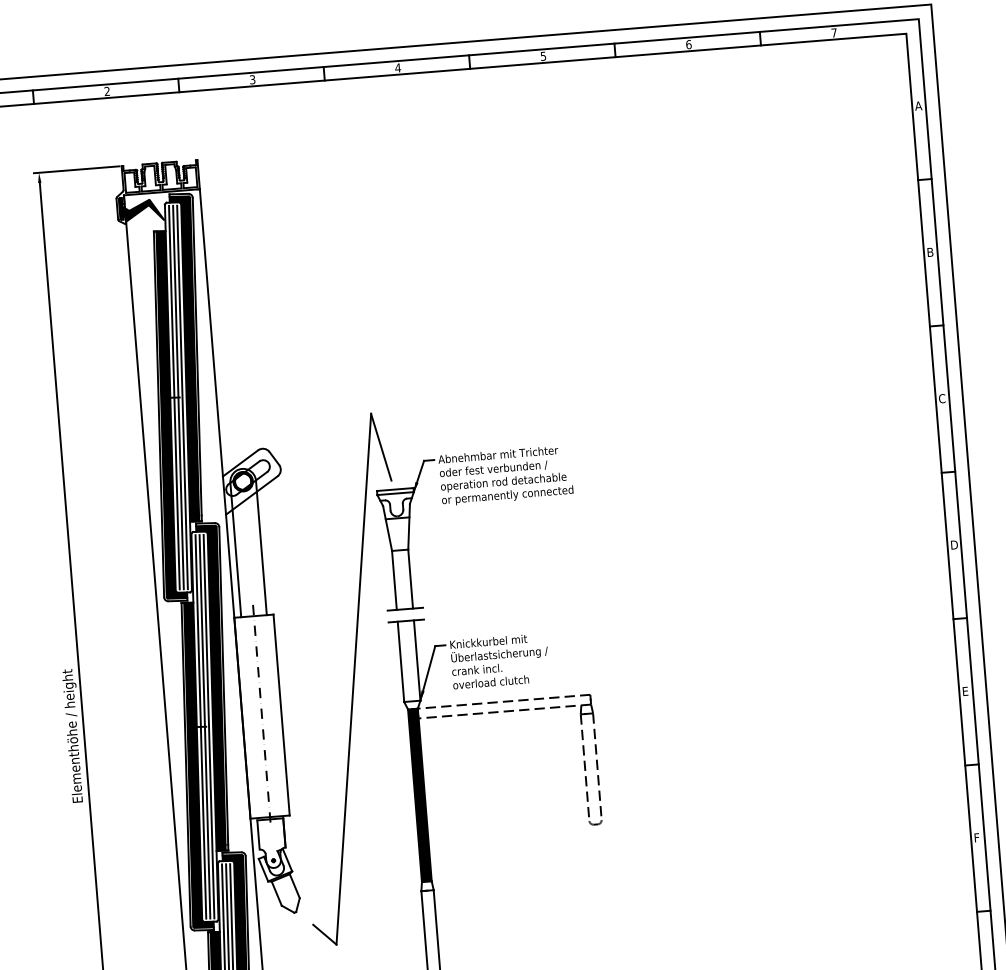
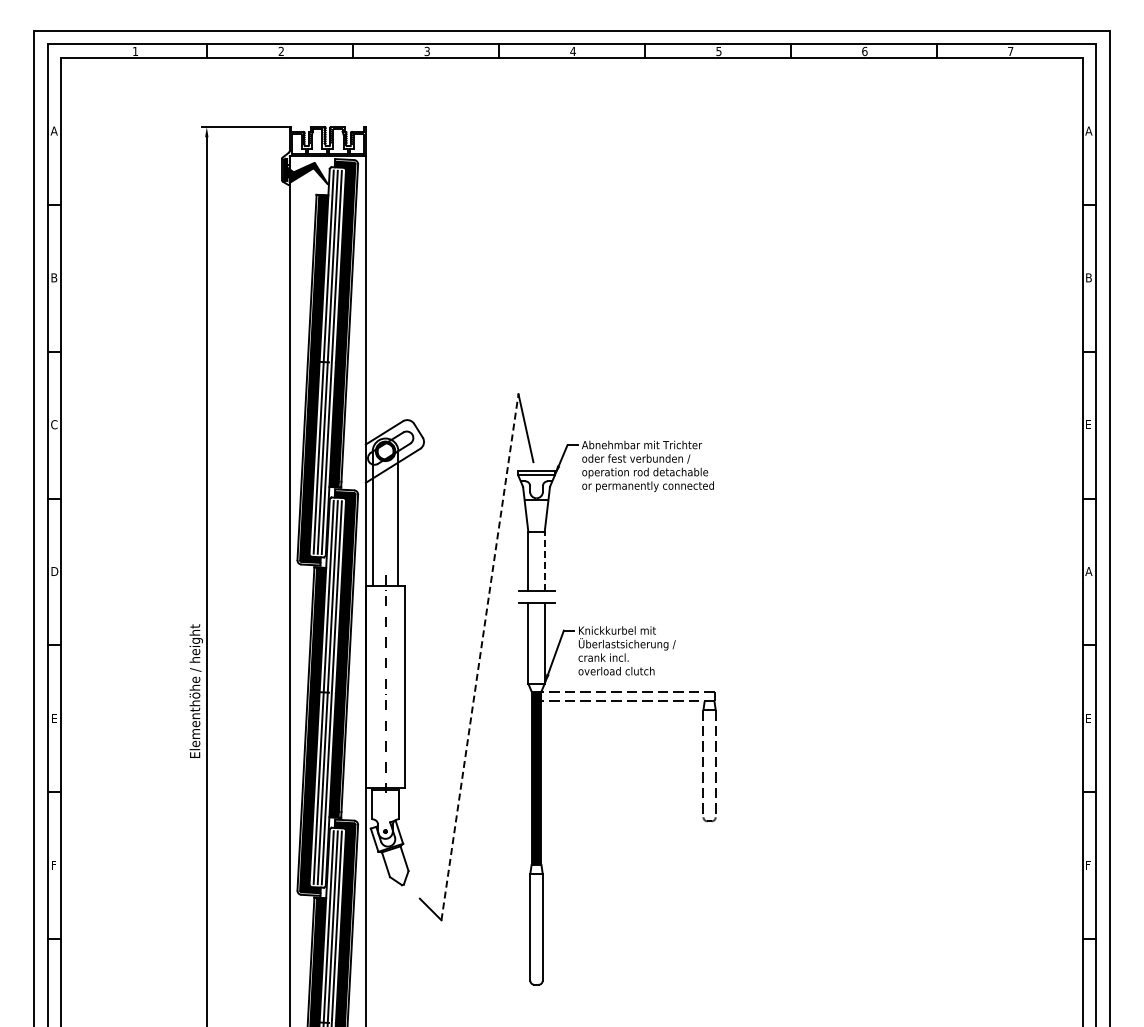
text: (941, 398) -> (1088, 424), C -> E
text: (953, 545) -> (1088, 571), D -> A
line: (410, 578) -> (544, 561), solid -> dashed
line: (354, 678) -> (480, 656), solid -> dashed

